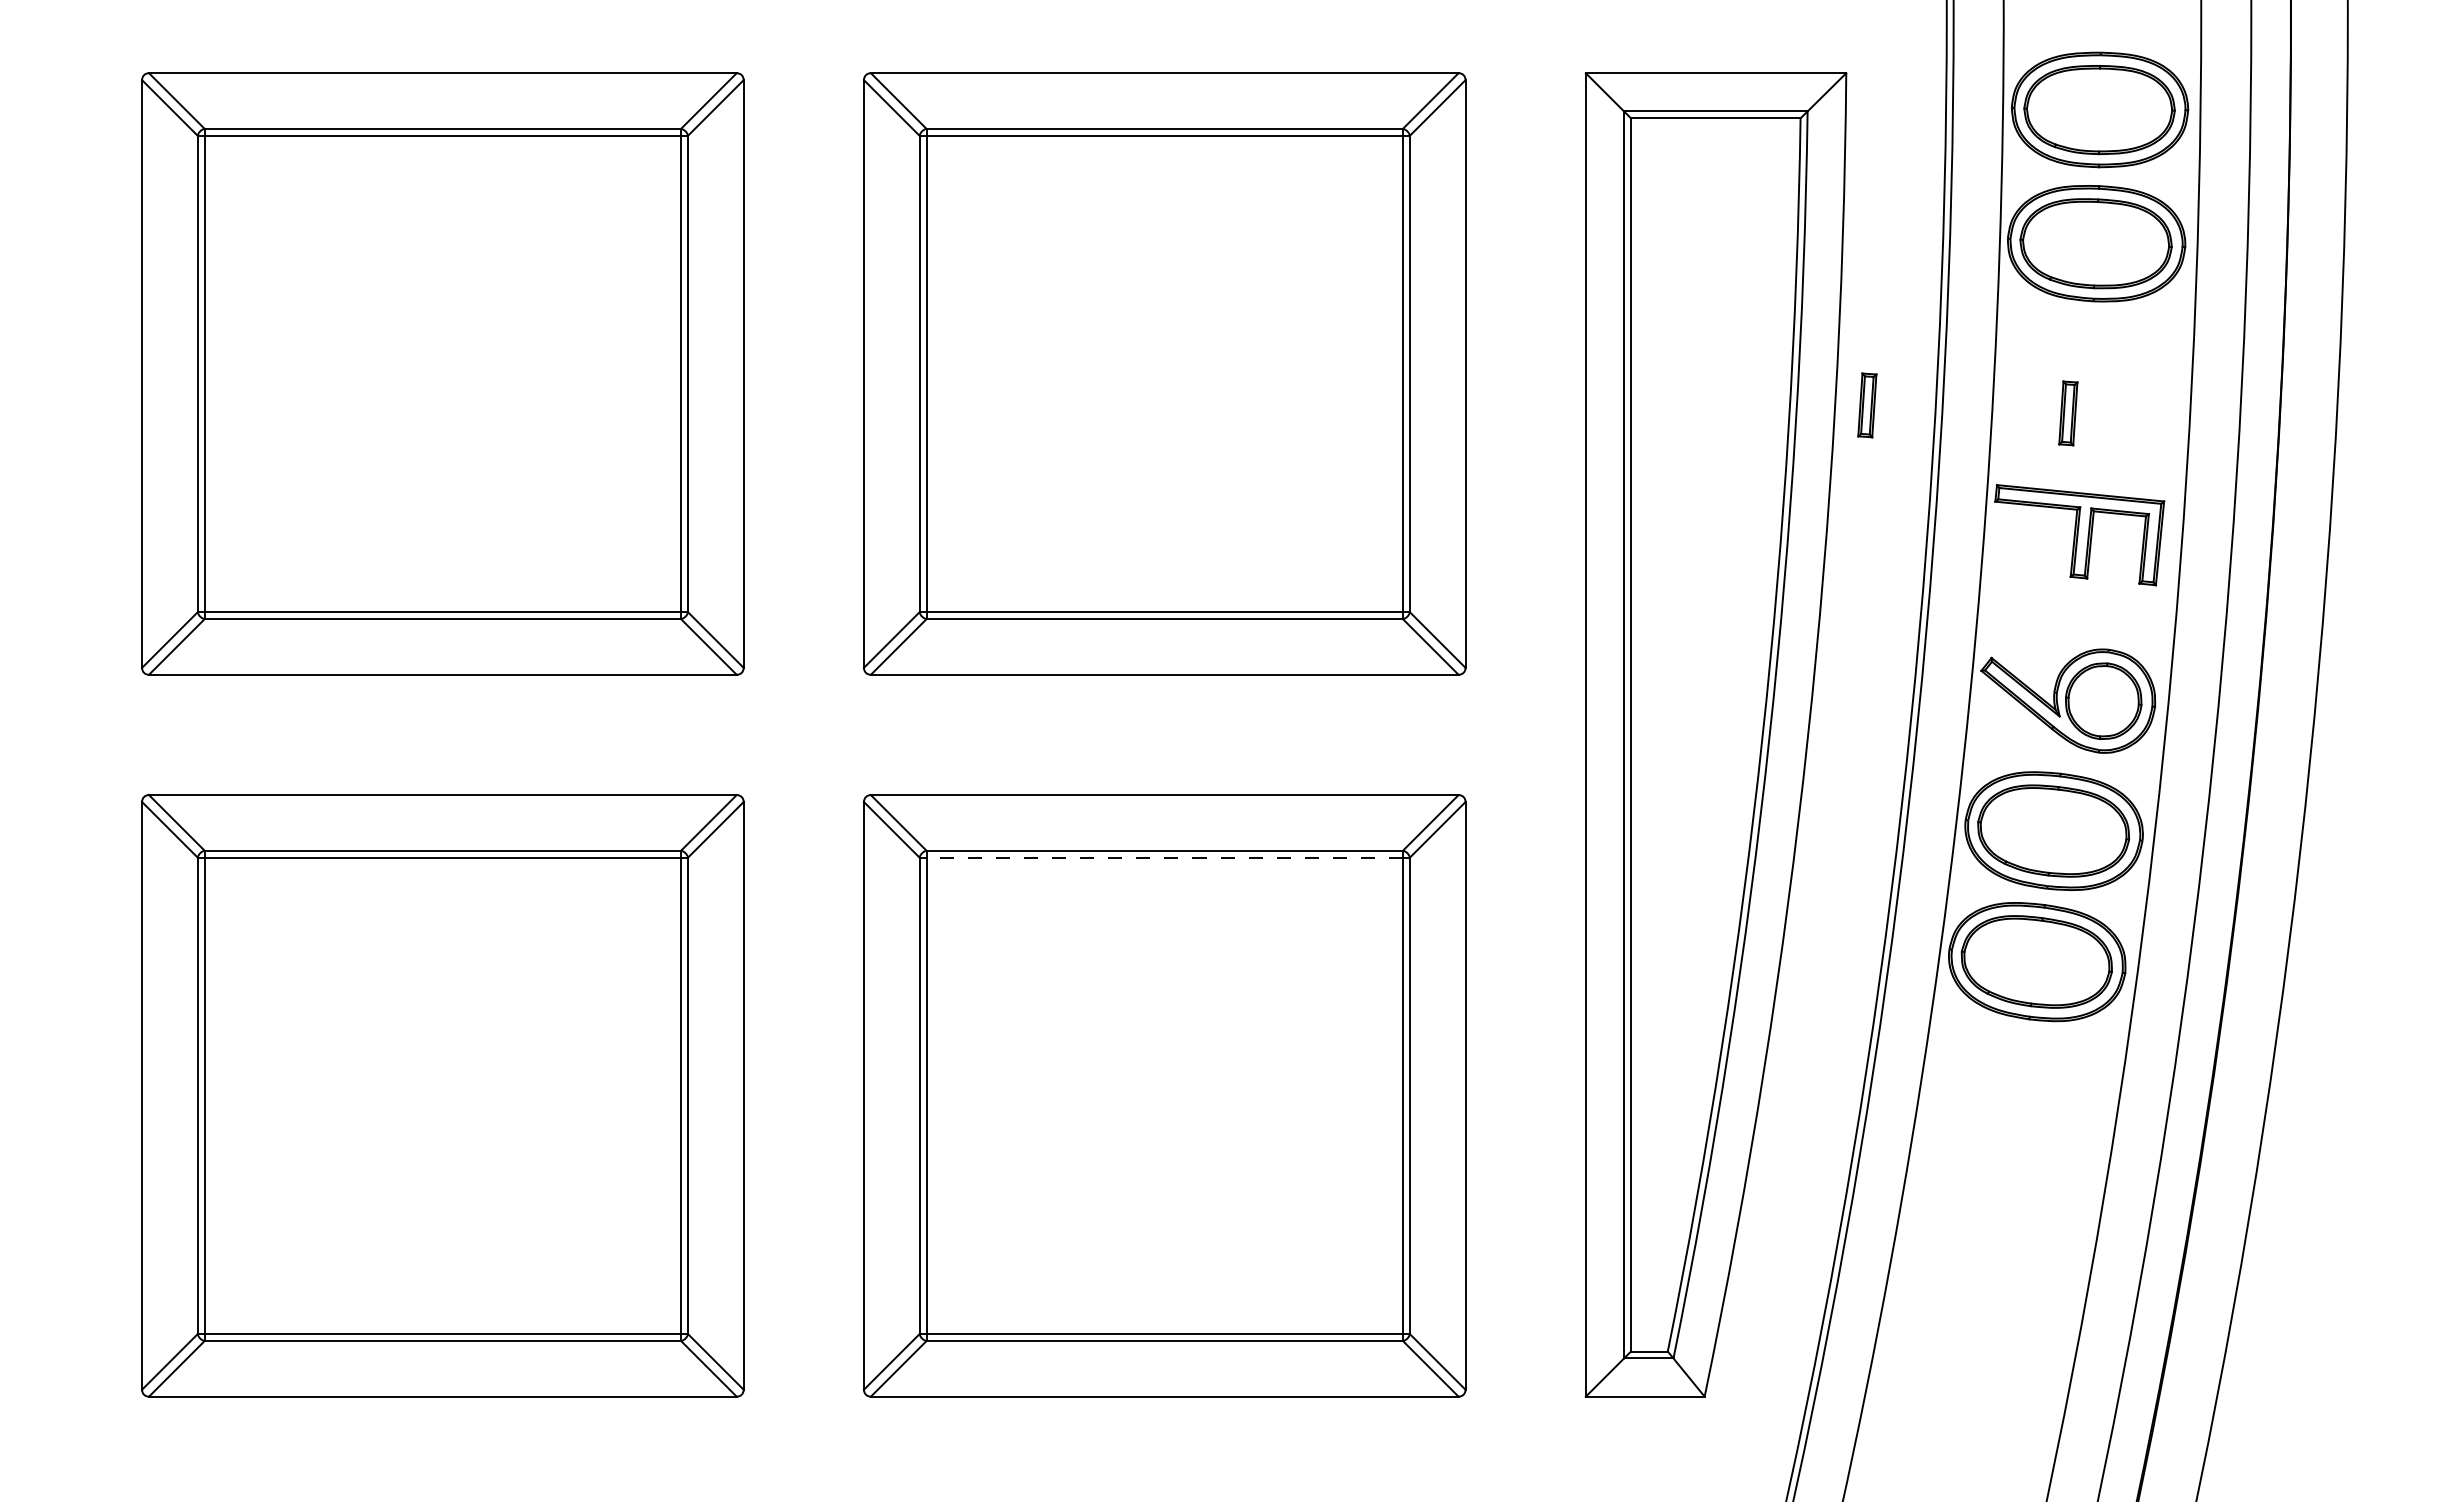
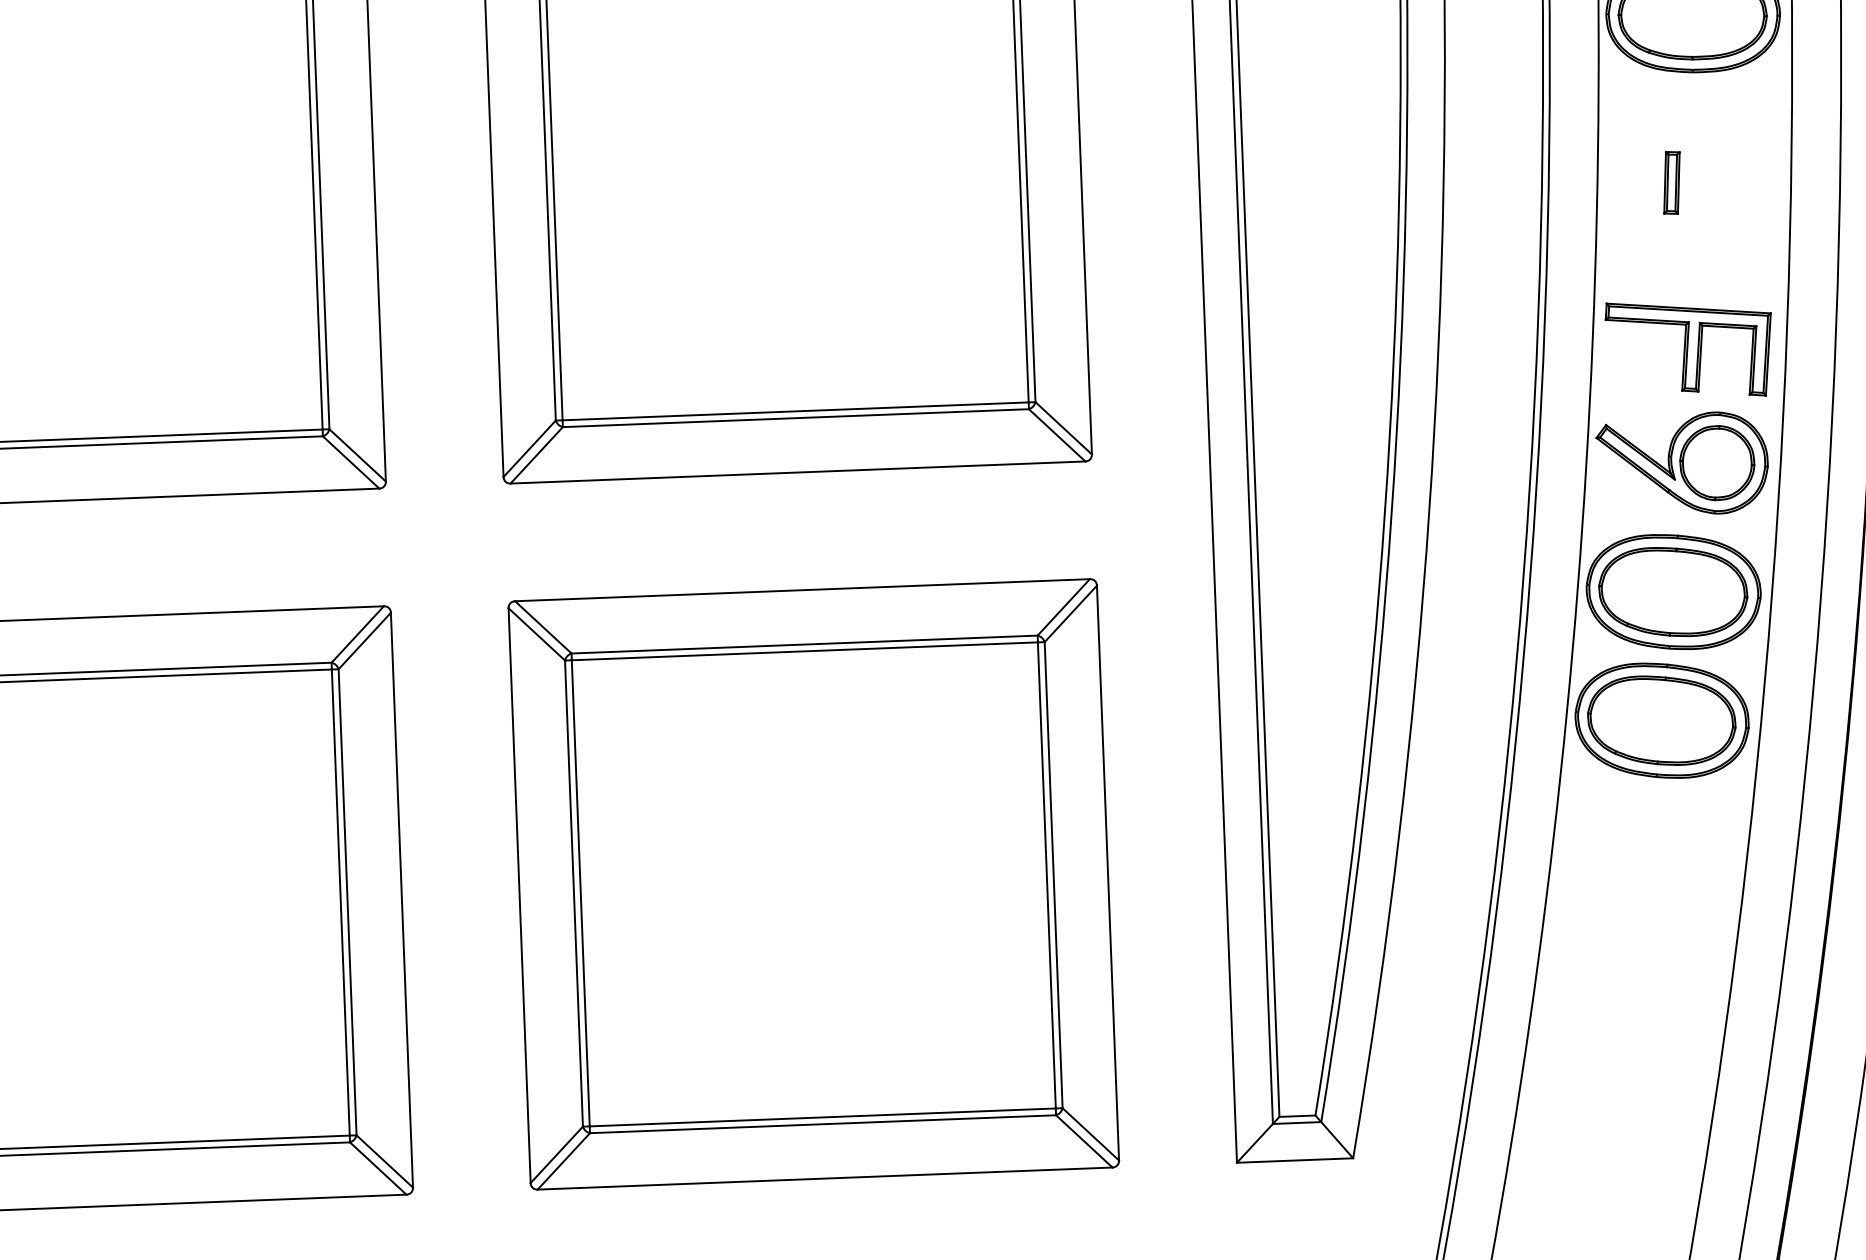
part: (1867, 405) -> (1475, 182), removed
part: (2079, 535) -> (1689, 349), moved
line: (1164, 857) -> (804, 651), dashed -> solid

